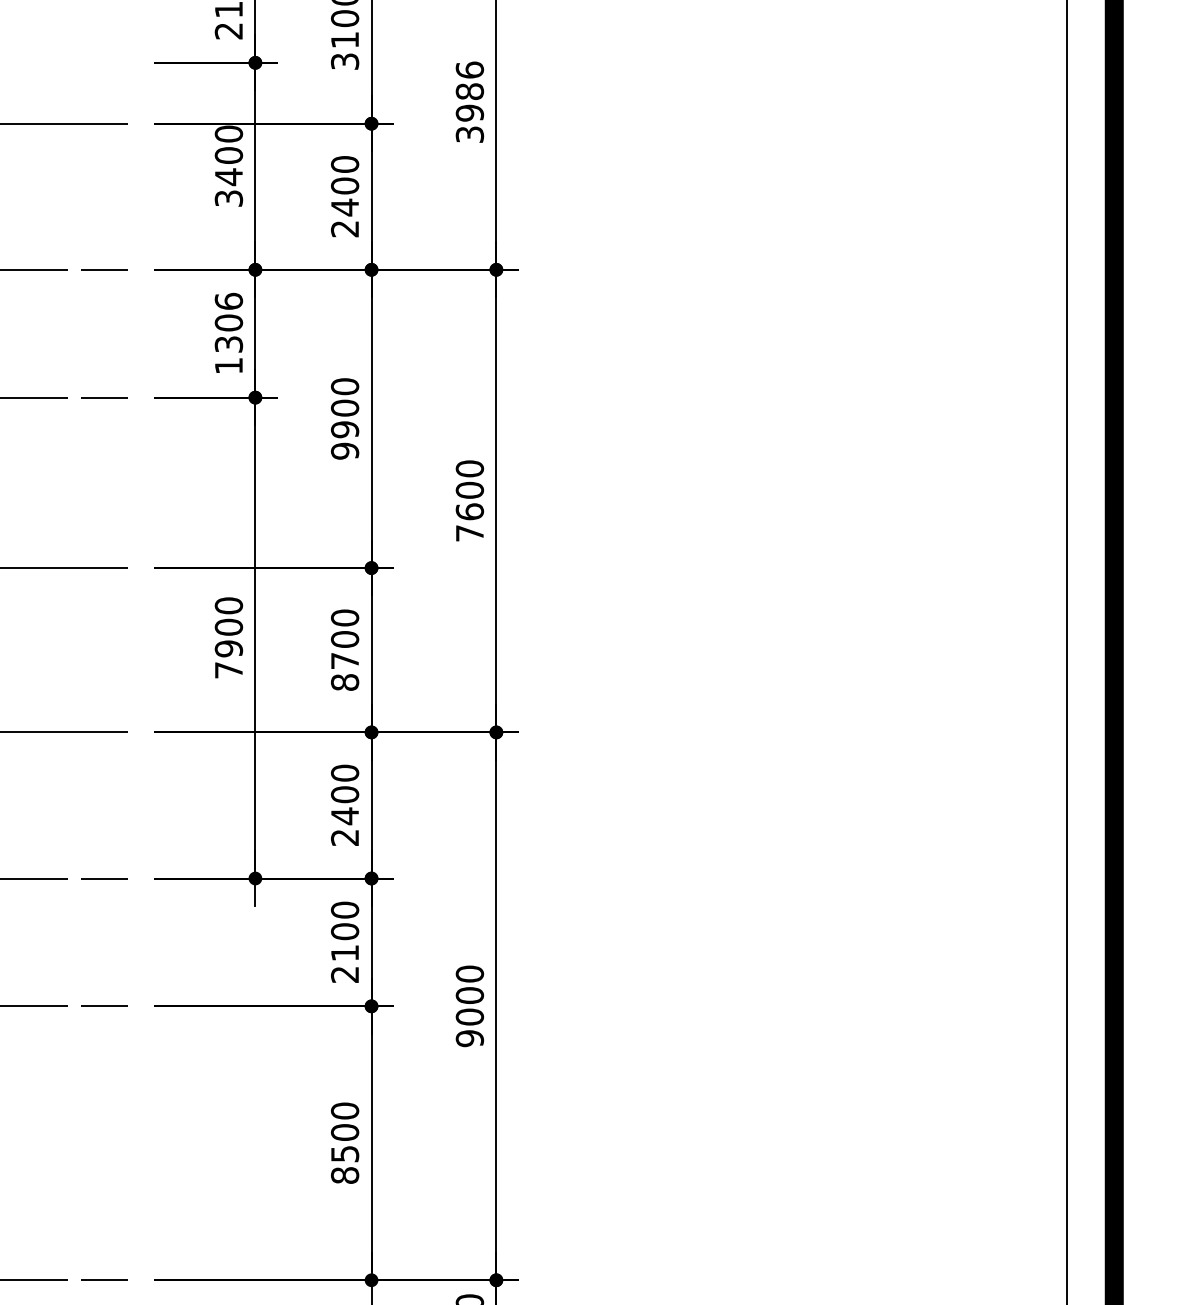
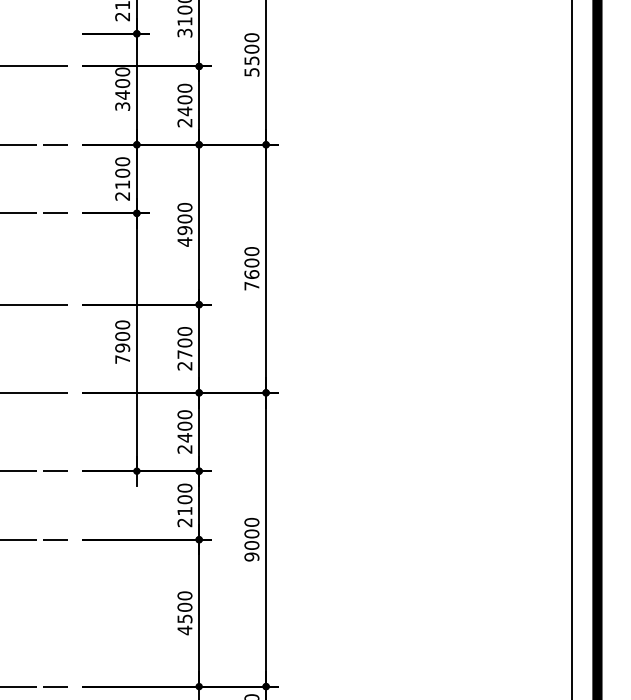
text: (469, 101) -> (251, 54), 3986 -> 5500
text: (228, 332) -> (122, 178), 1306 -> 2100
text: (344, 450) -> (184, 241), 9900 -> 4900
text: (344, 681) -> (184, 365), 8700 -> 2700
text: (344, 1175) -> (184, 630), 8500 -> 4500

